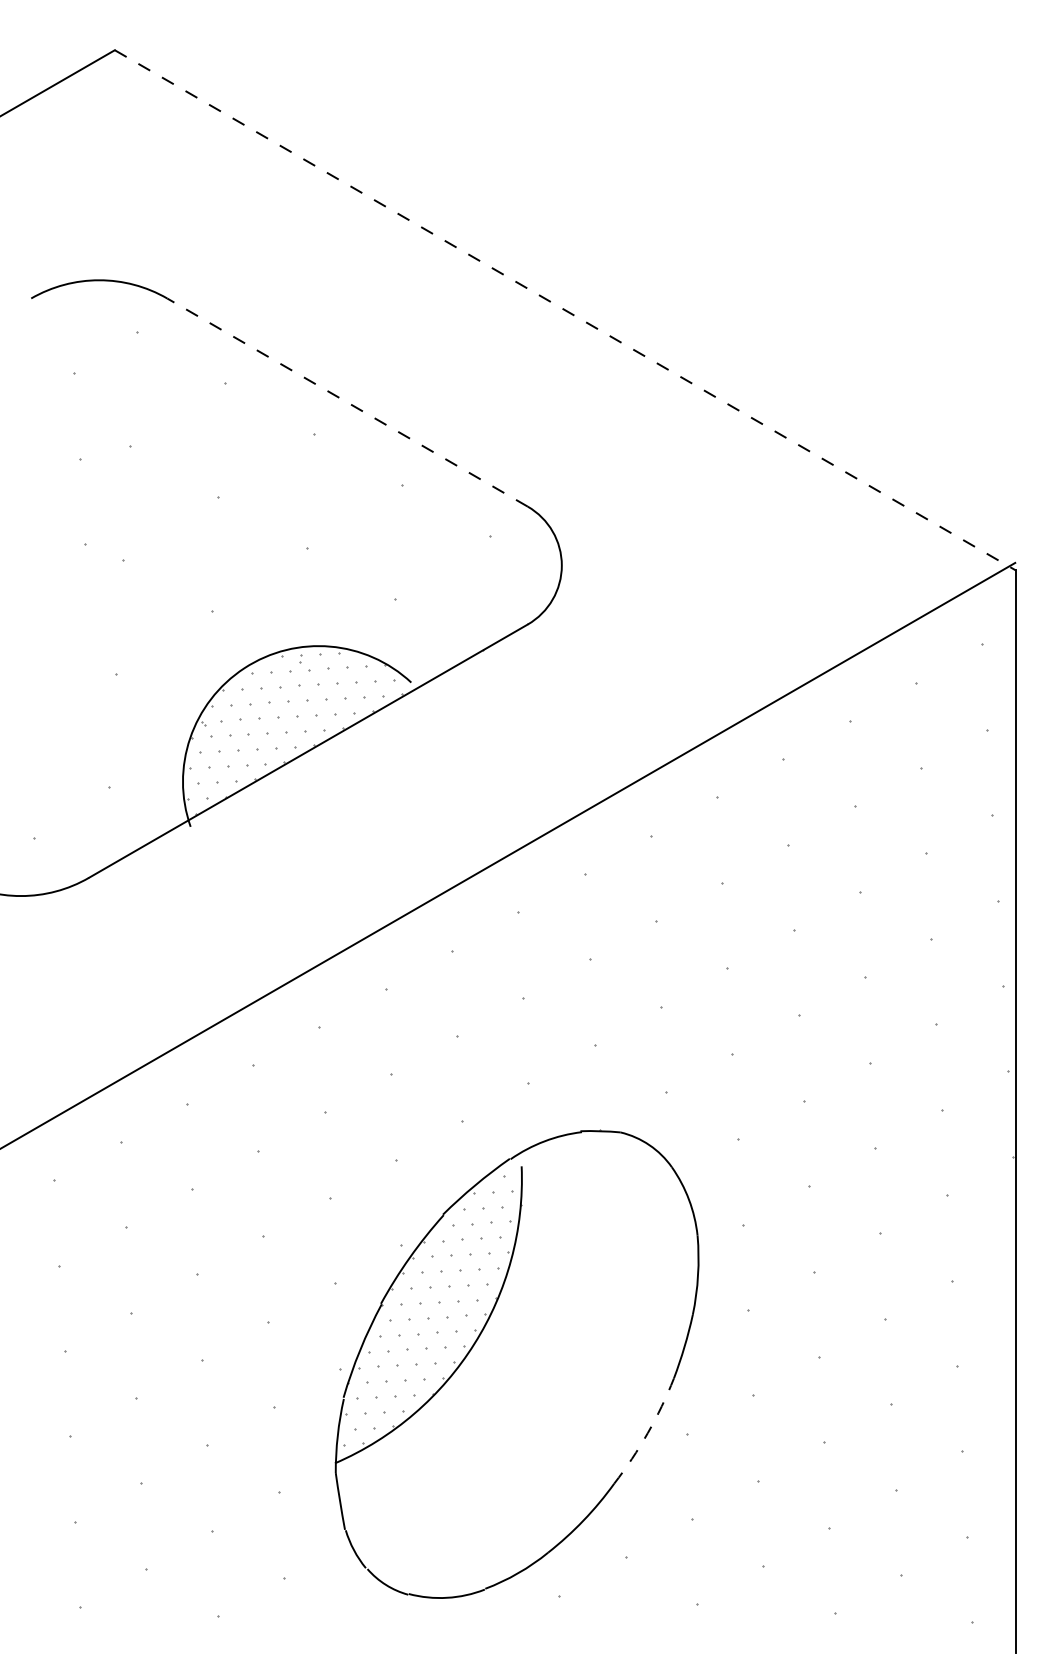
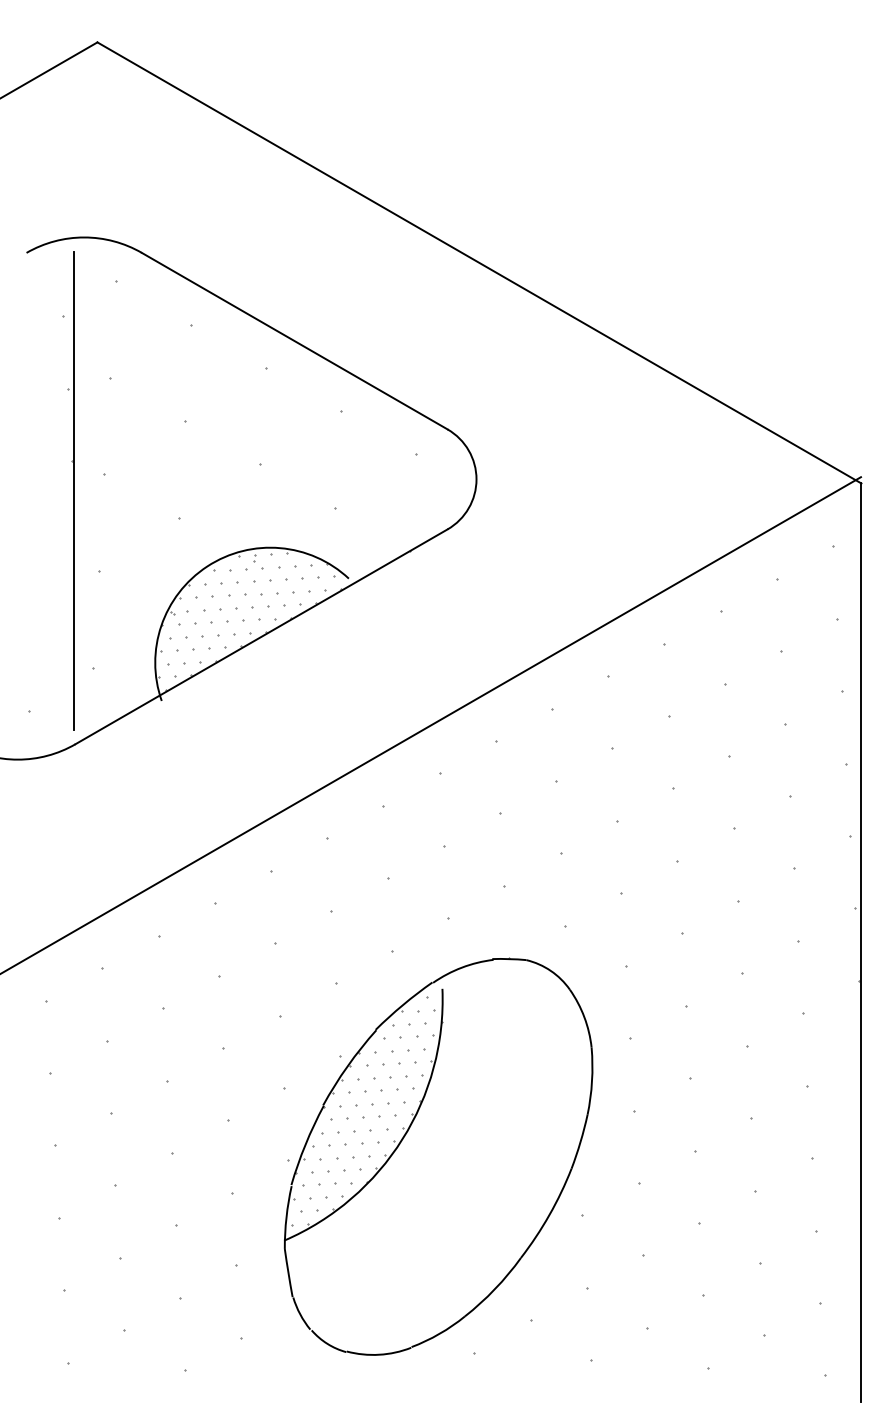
line: (565, 310) -> (479, 263), dashed -> solid
line: (347, 402) -> (294, 341), dashed -> solid
line: (87, 578) -> (74, 490), added
arc: (647, 1433) -> (549, 1215), dashed -> solid

